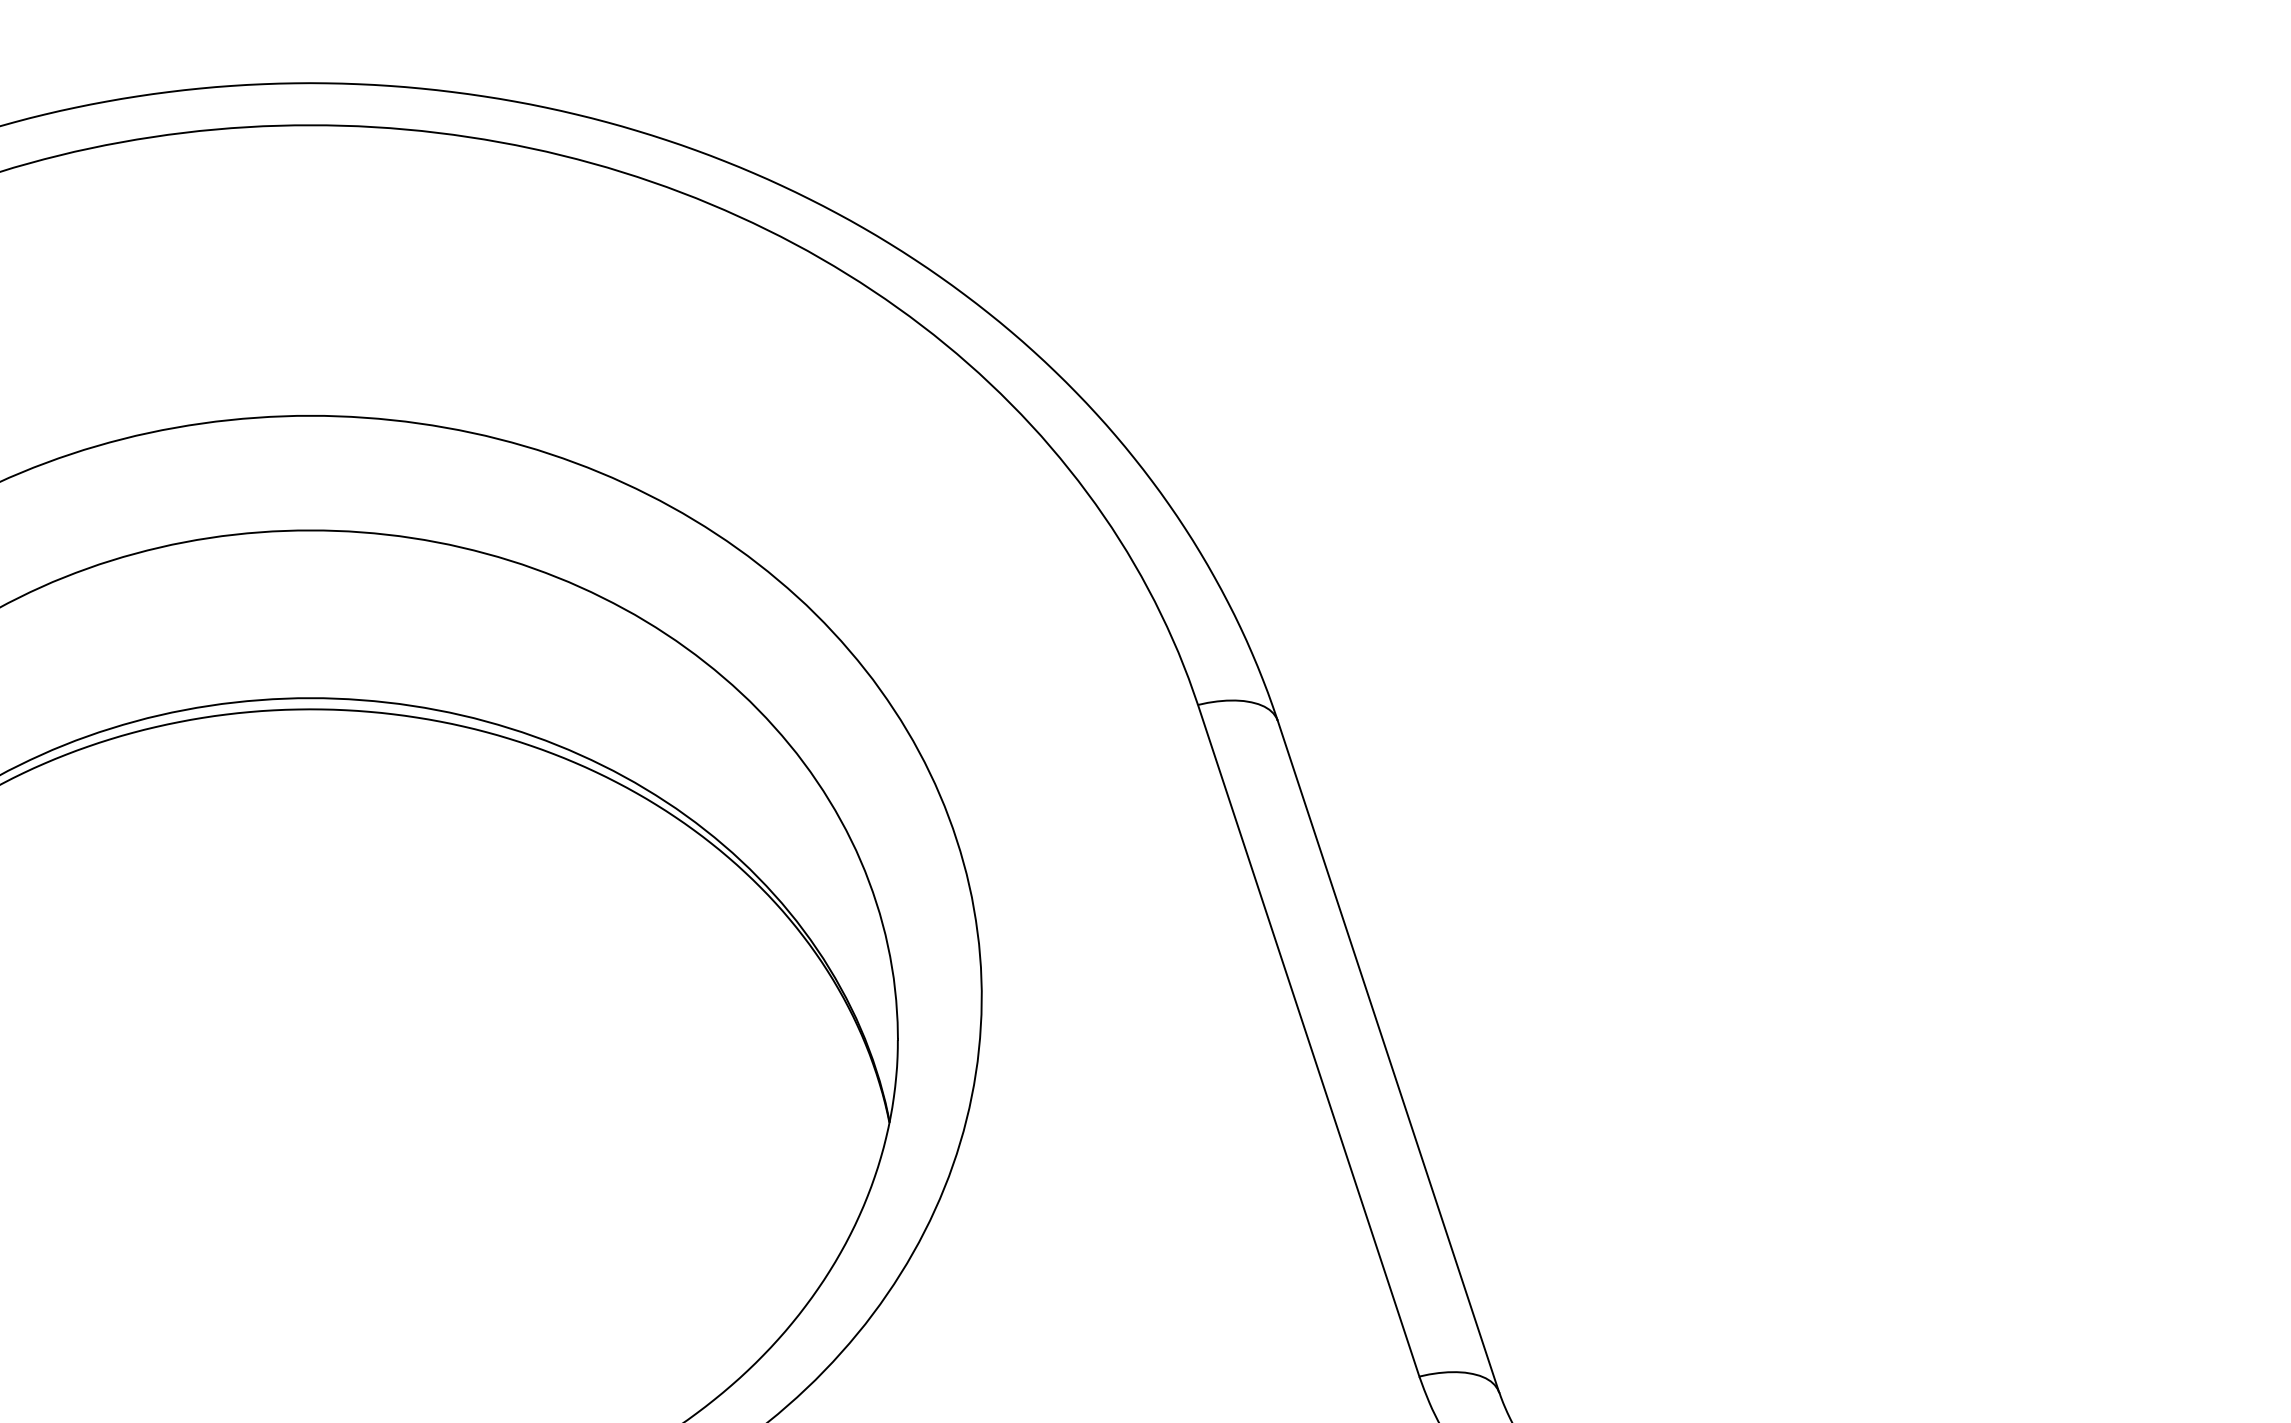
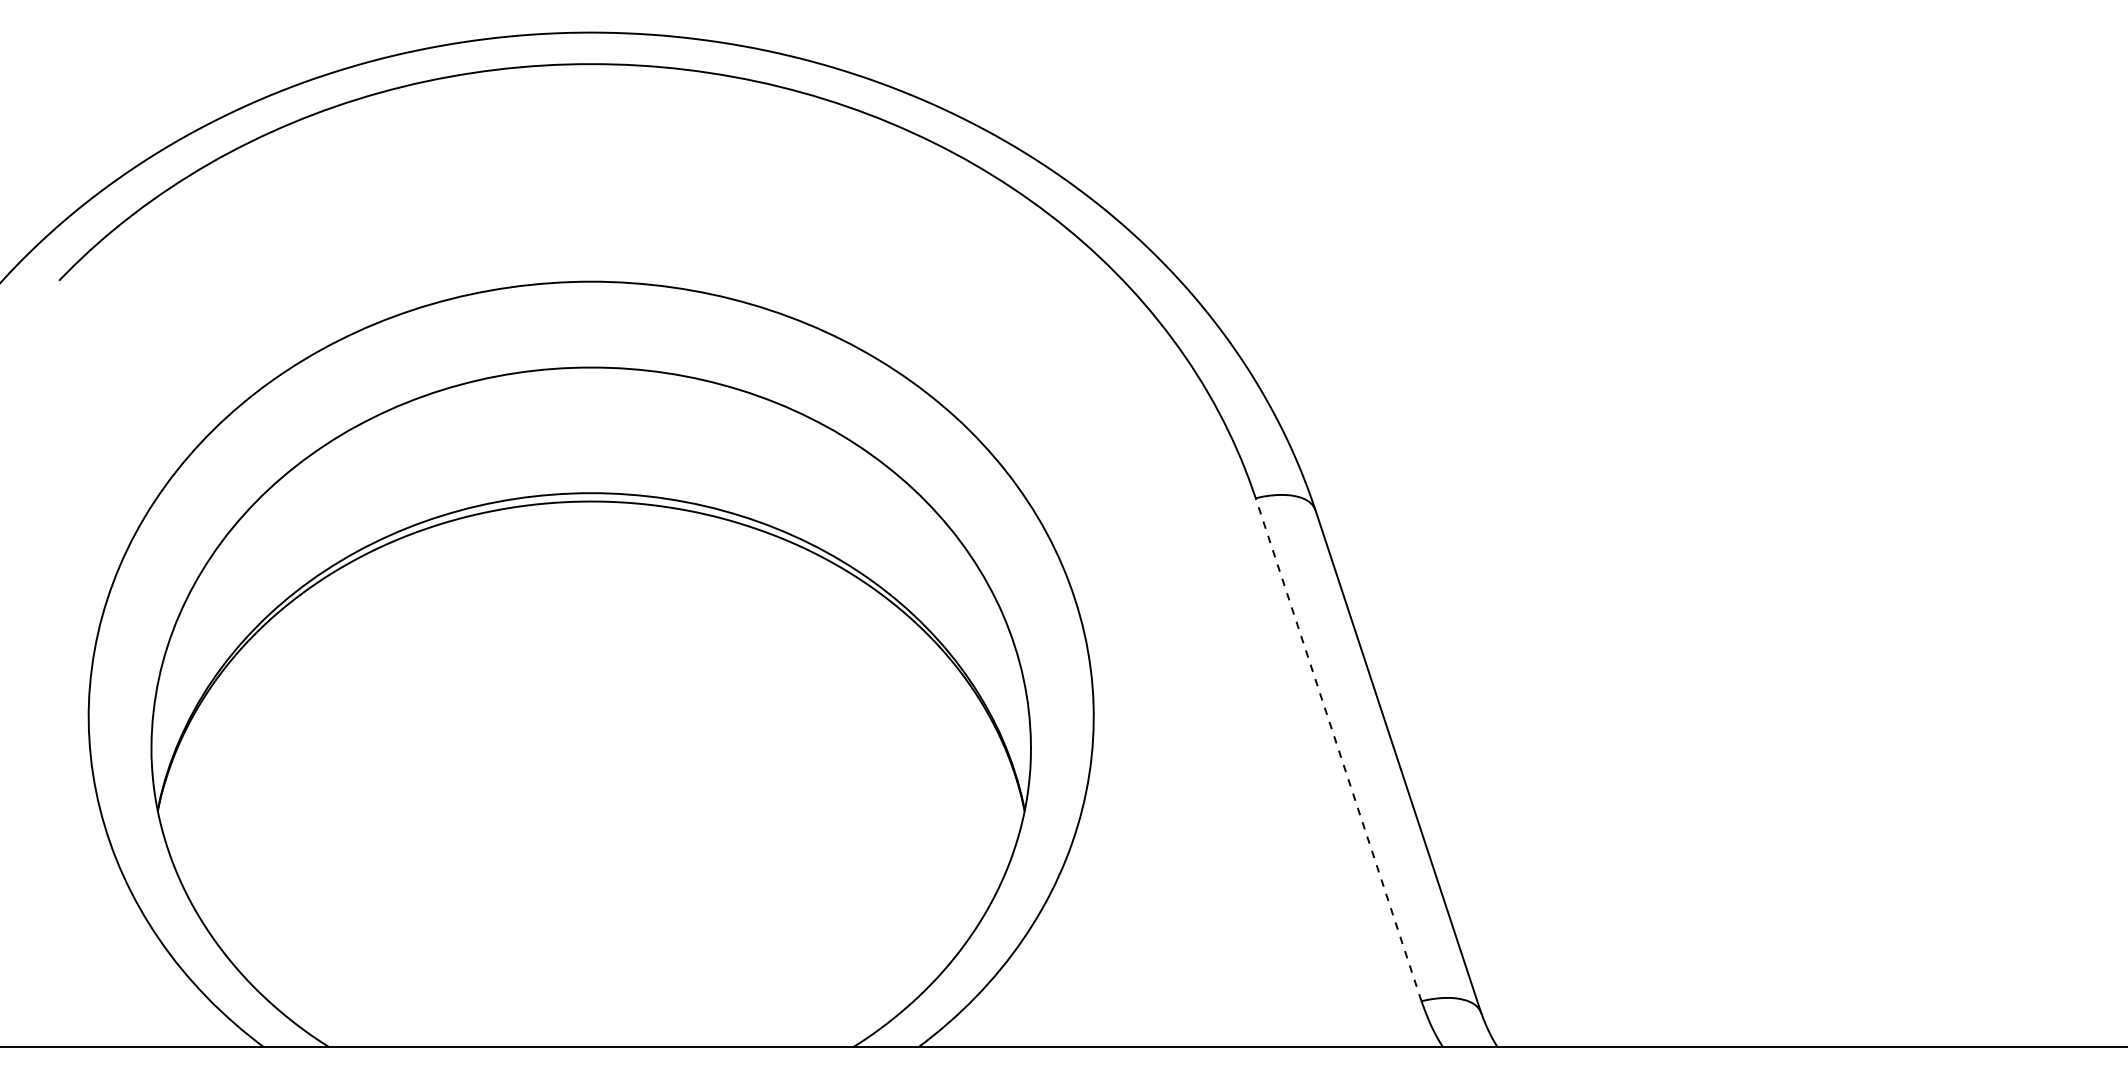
line: (1308, 1040) -> (1338, 749), solid -> dashed

